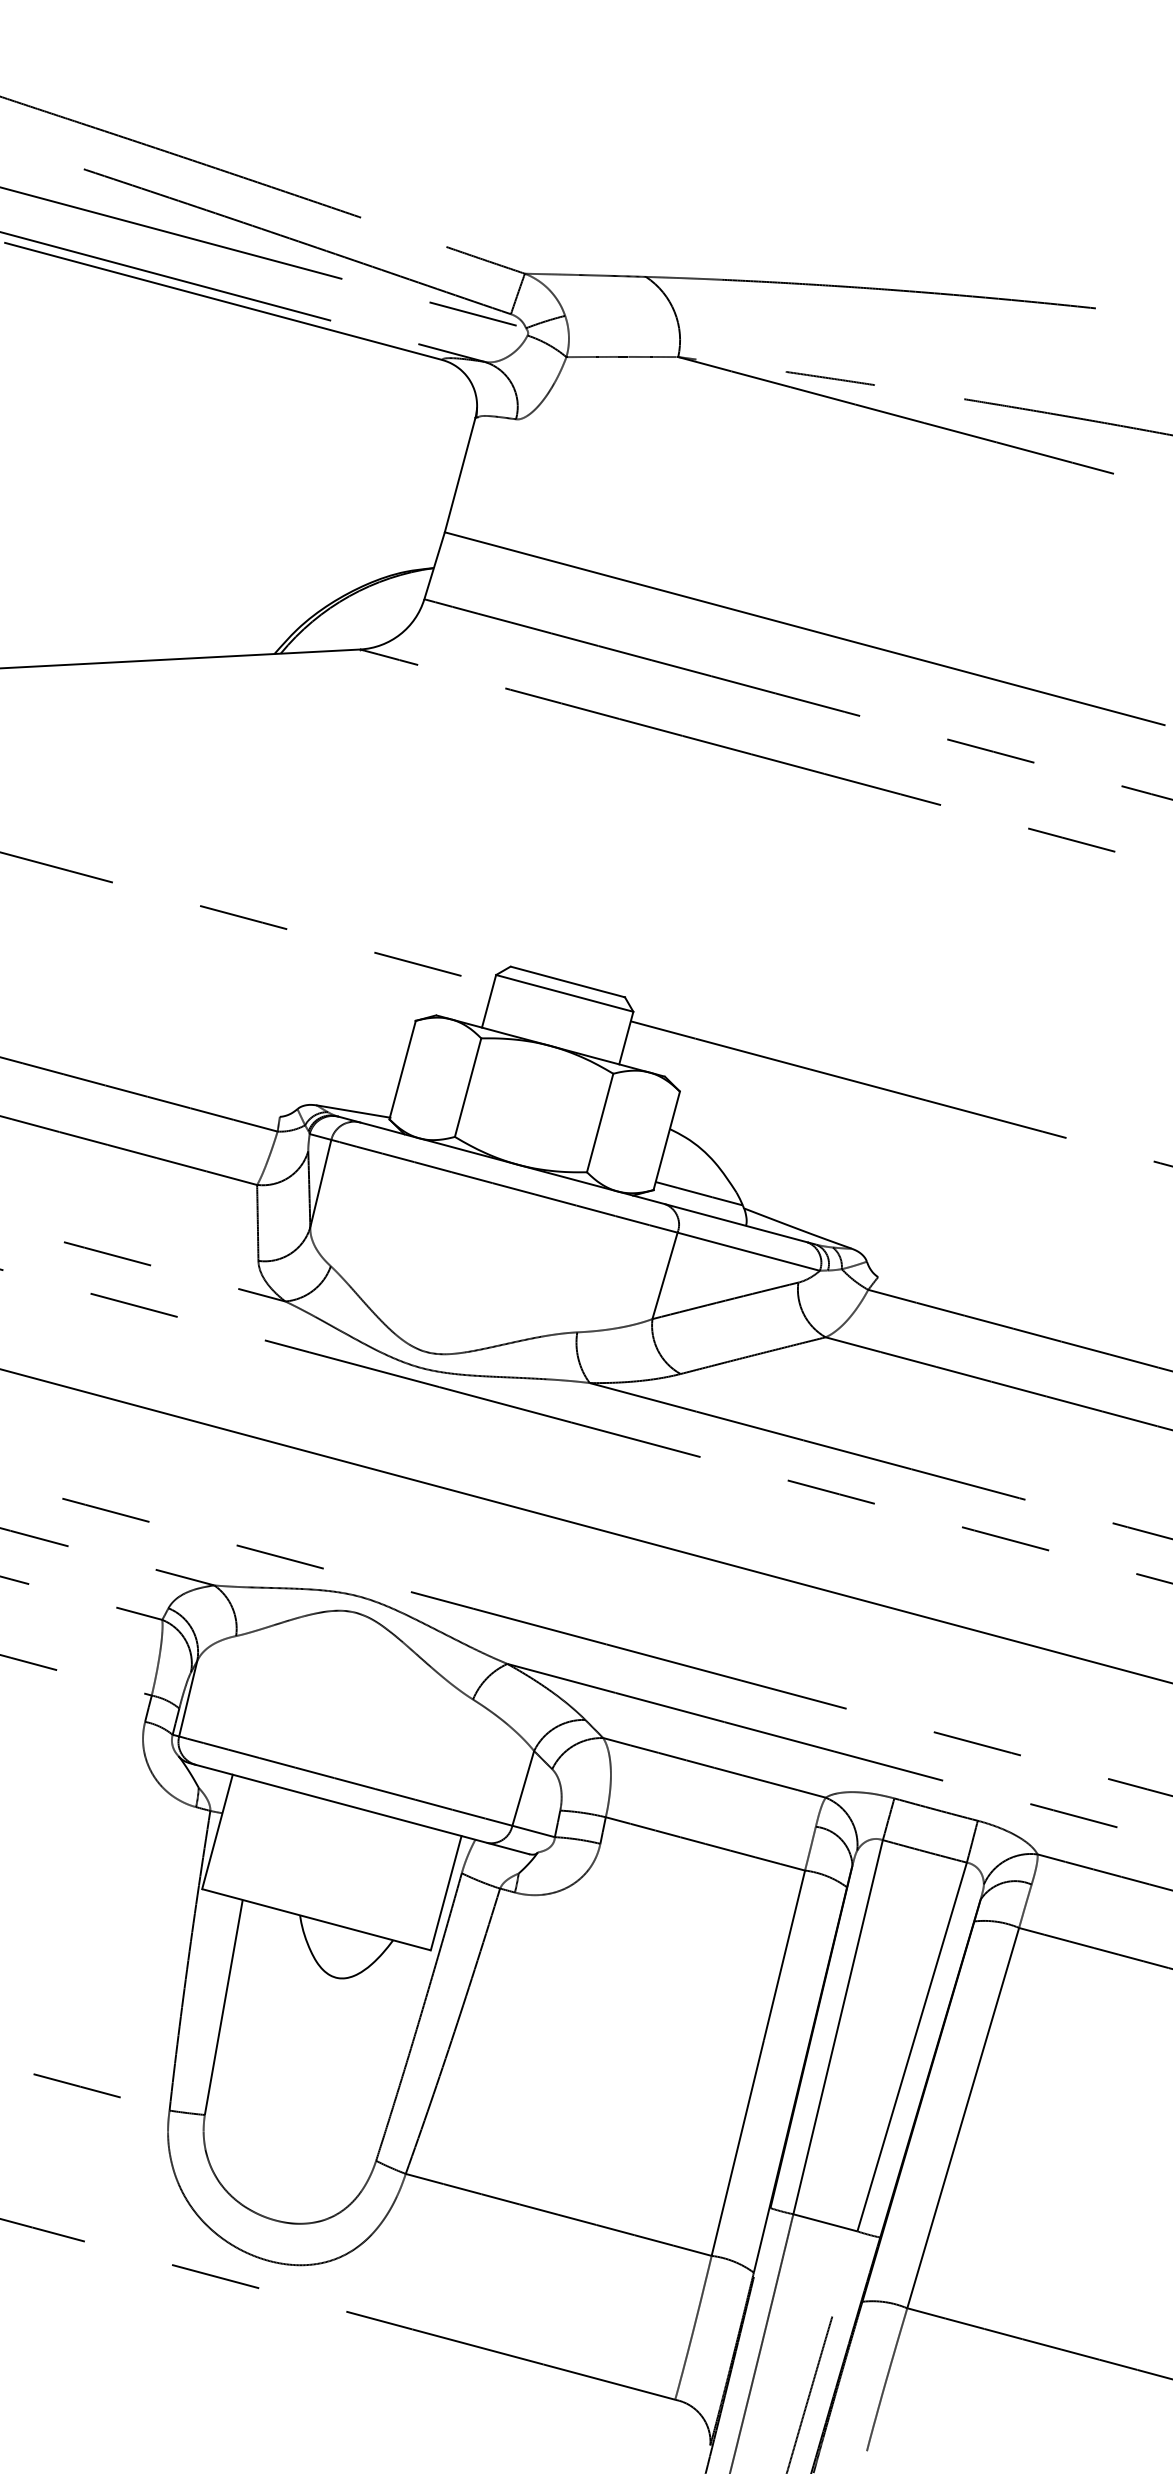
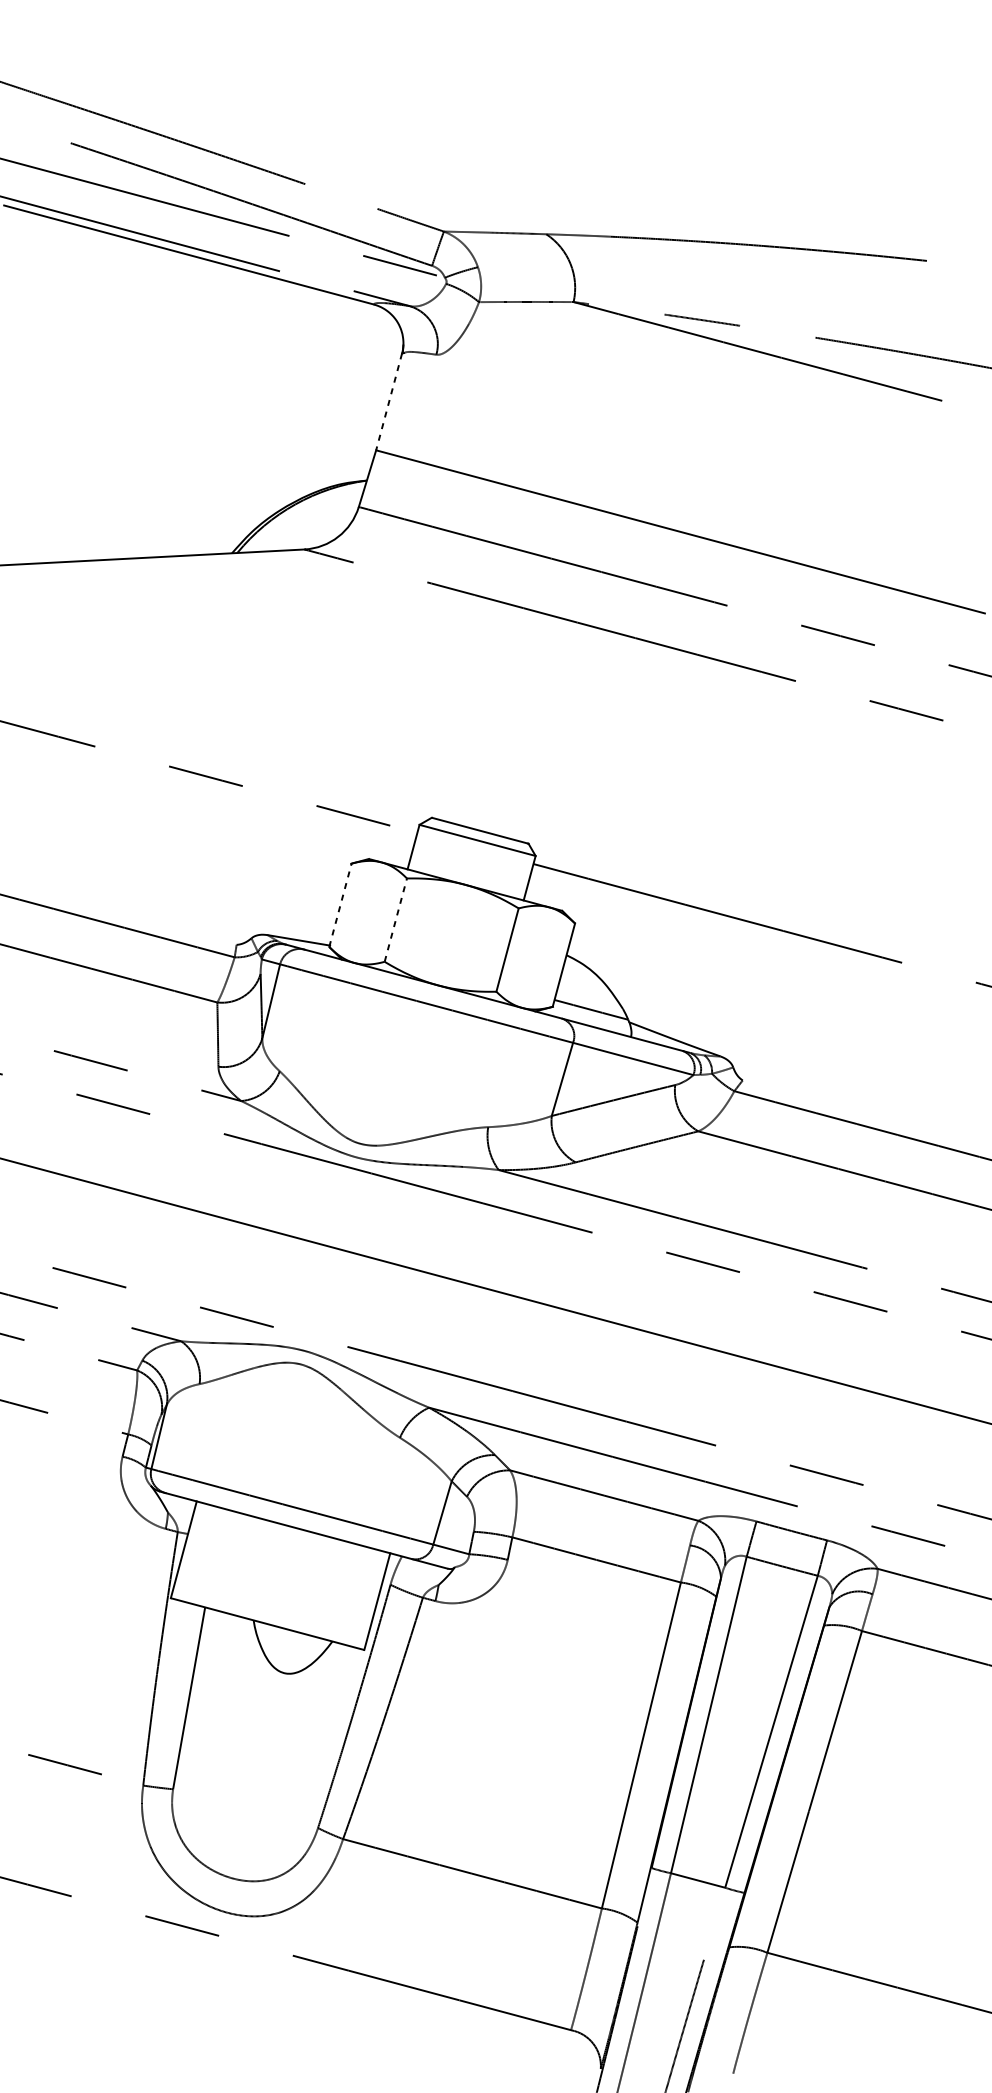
line: (460, 475) -> (389, 402), solid -> dashed
line: (402, 1069) -> (340, 904), solid -> dashed
line: (468, 1087) -> (396, 920), solid -> dashed

